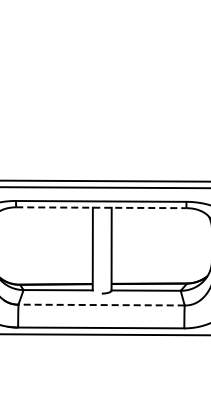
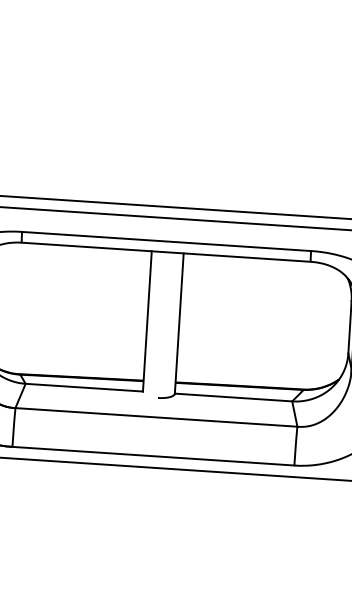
line: (101, 207) -> (166, 251), dashed -> solid
line: (101, 305) -> (156, 418), dashed -> solid

